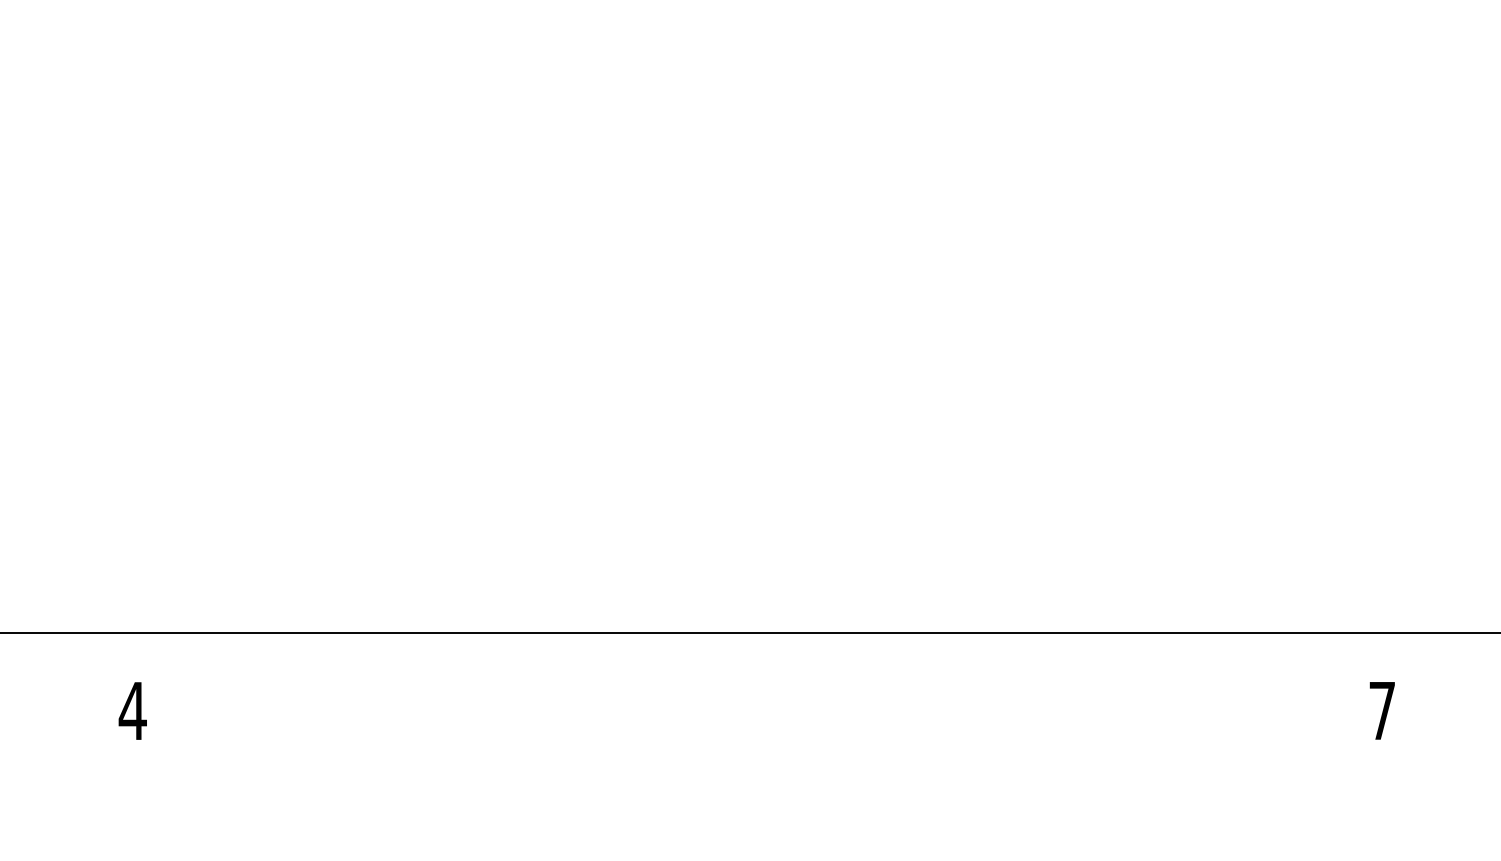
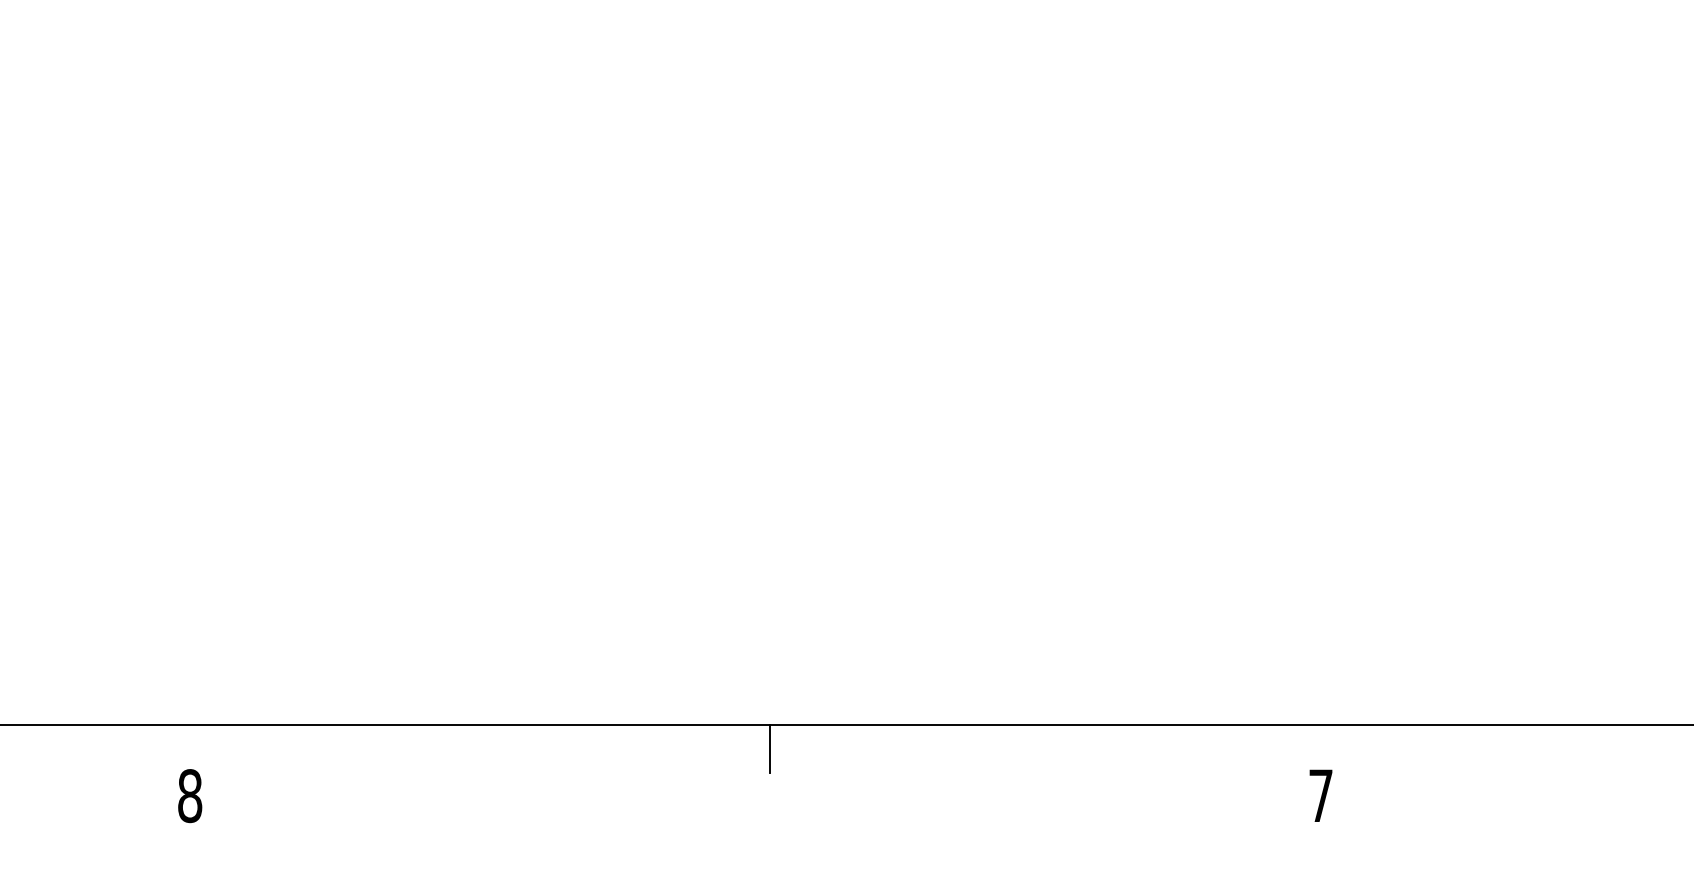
line: (773, 658) -> (769, 748), added
text: (132, 711) -> (189, 796), 4 -> 8

